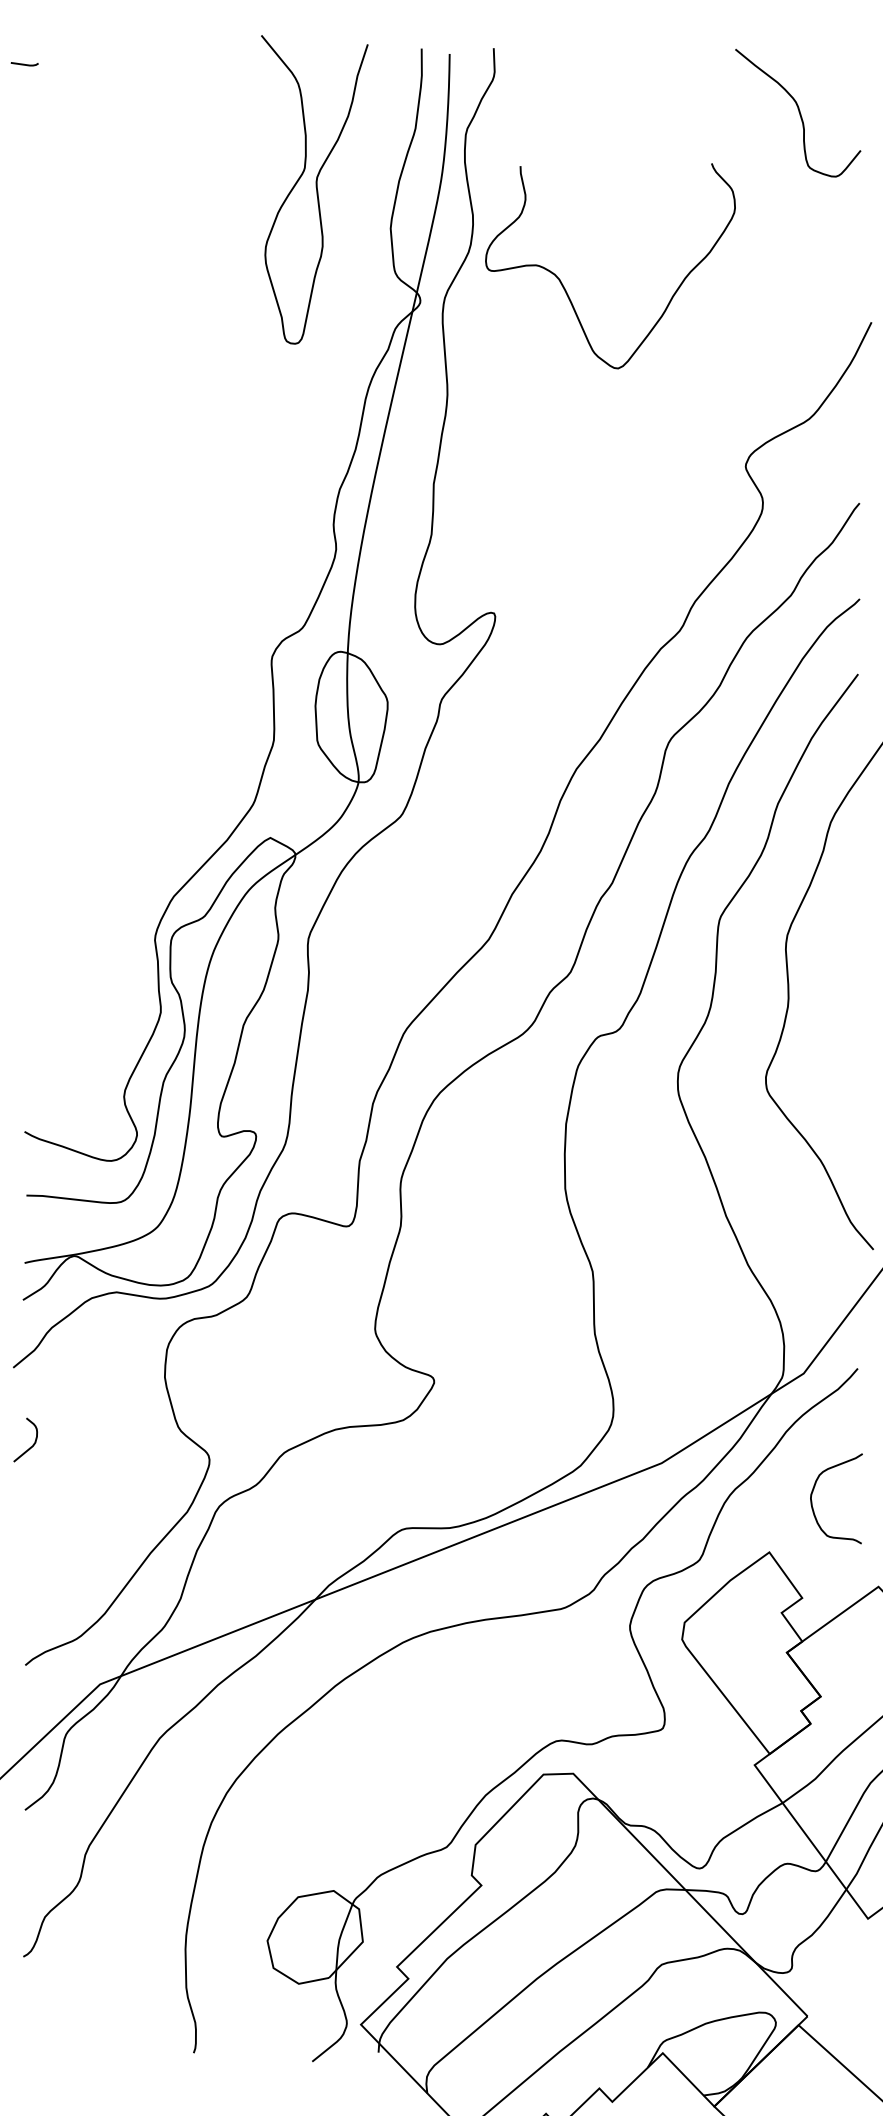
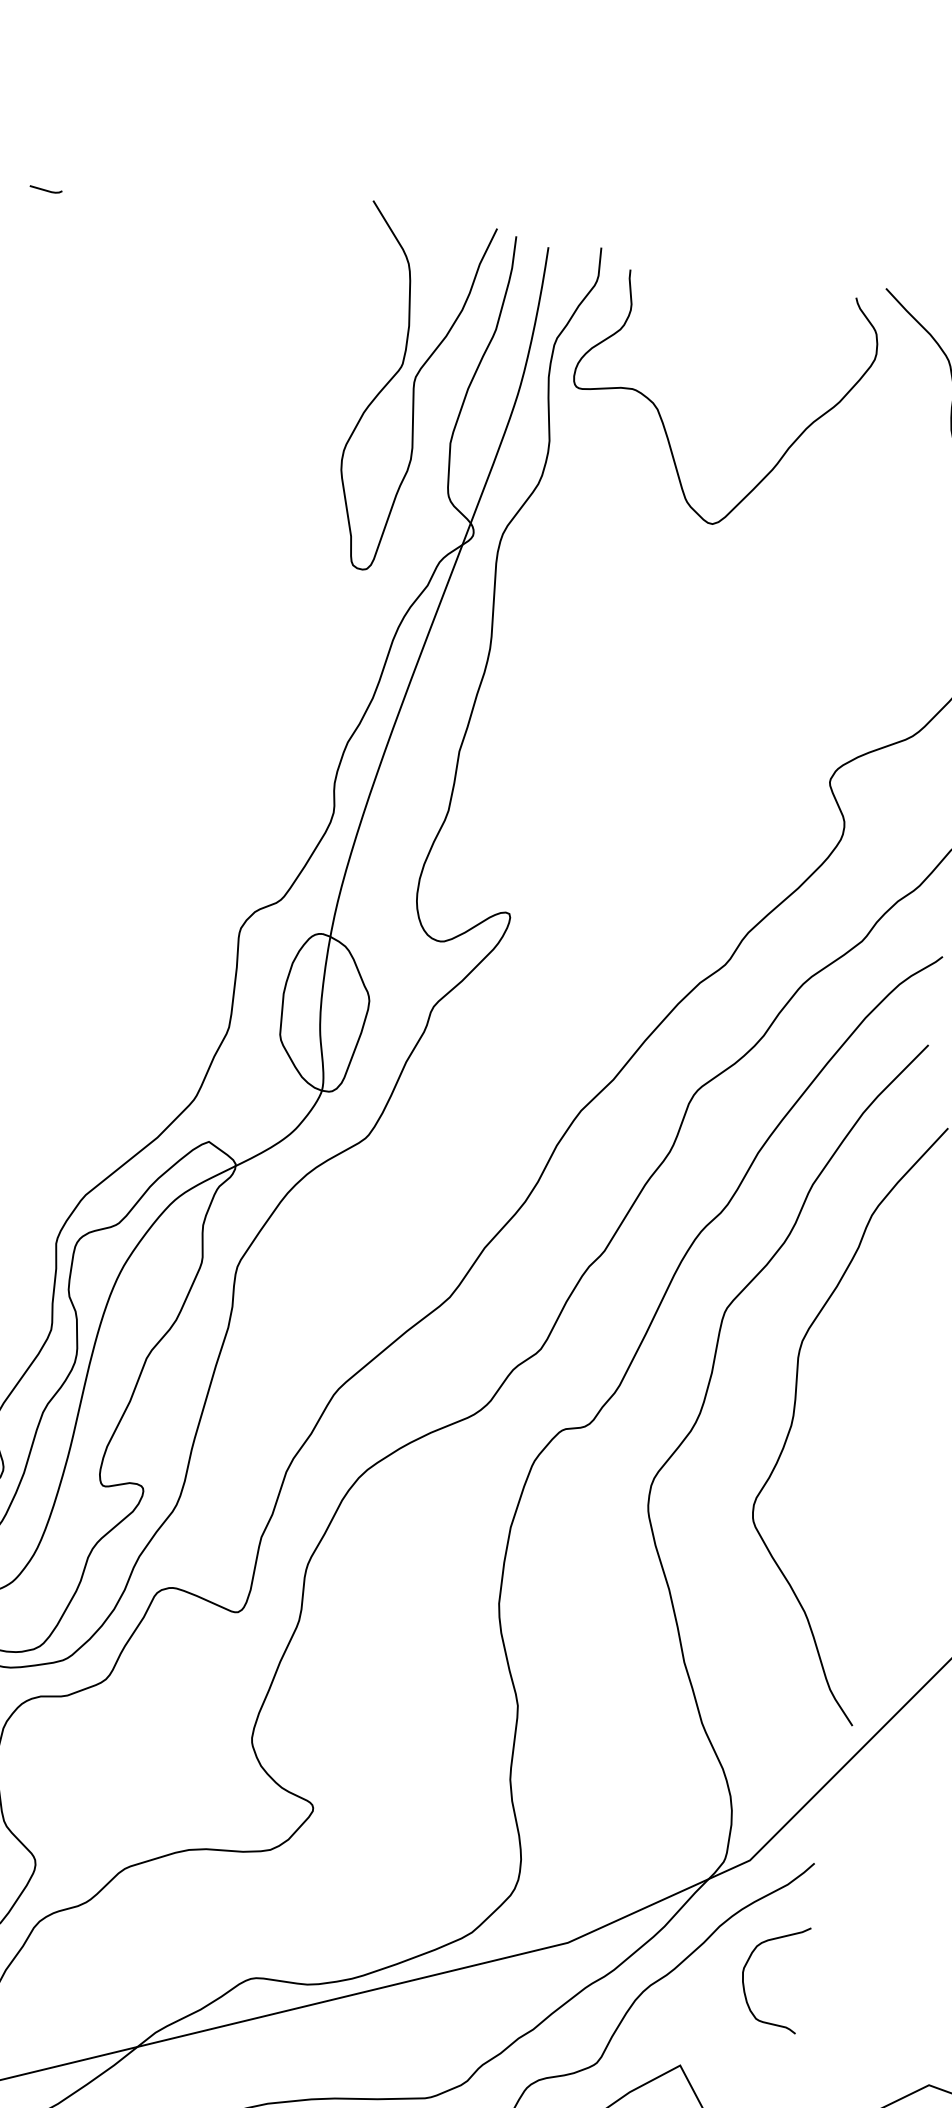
curve: (316, 189) -> (412, 391), moved
curve: (565, 288) -> (663, 421), moved
curve: (814, 1489) -> (748, 1962), moved

